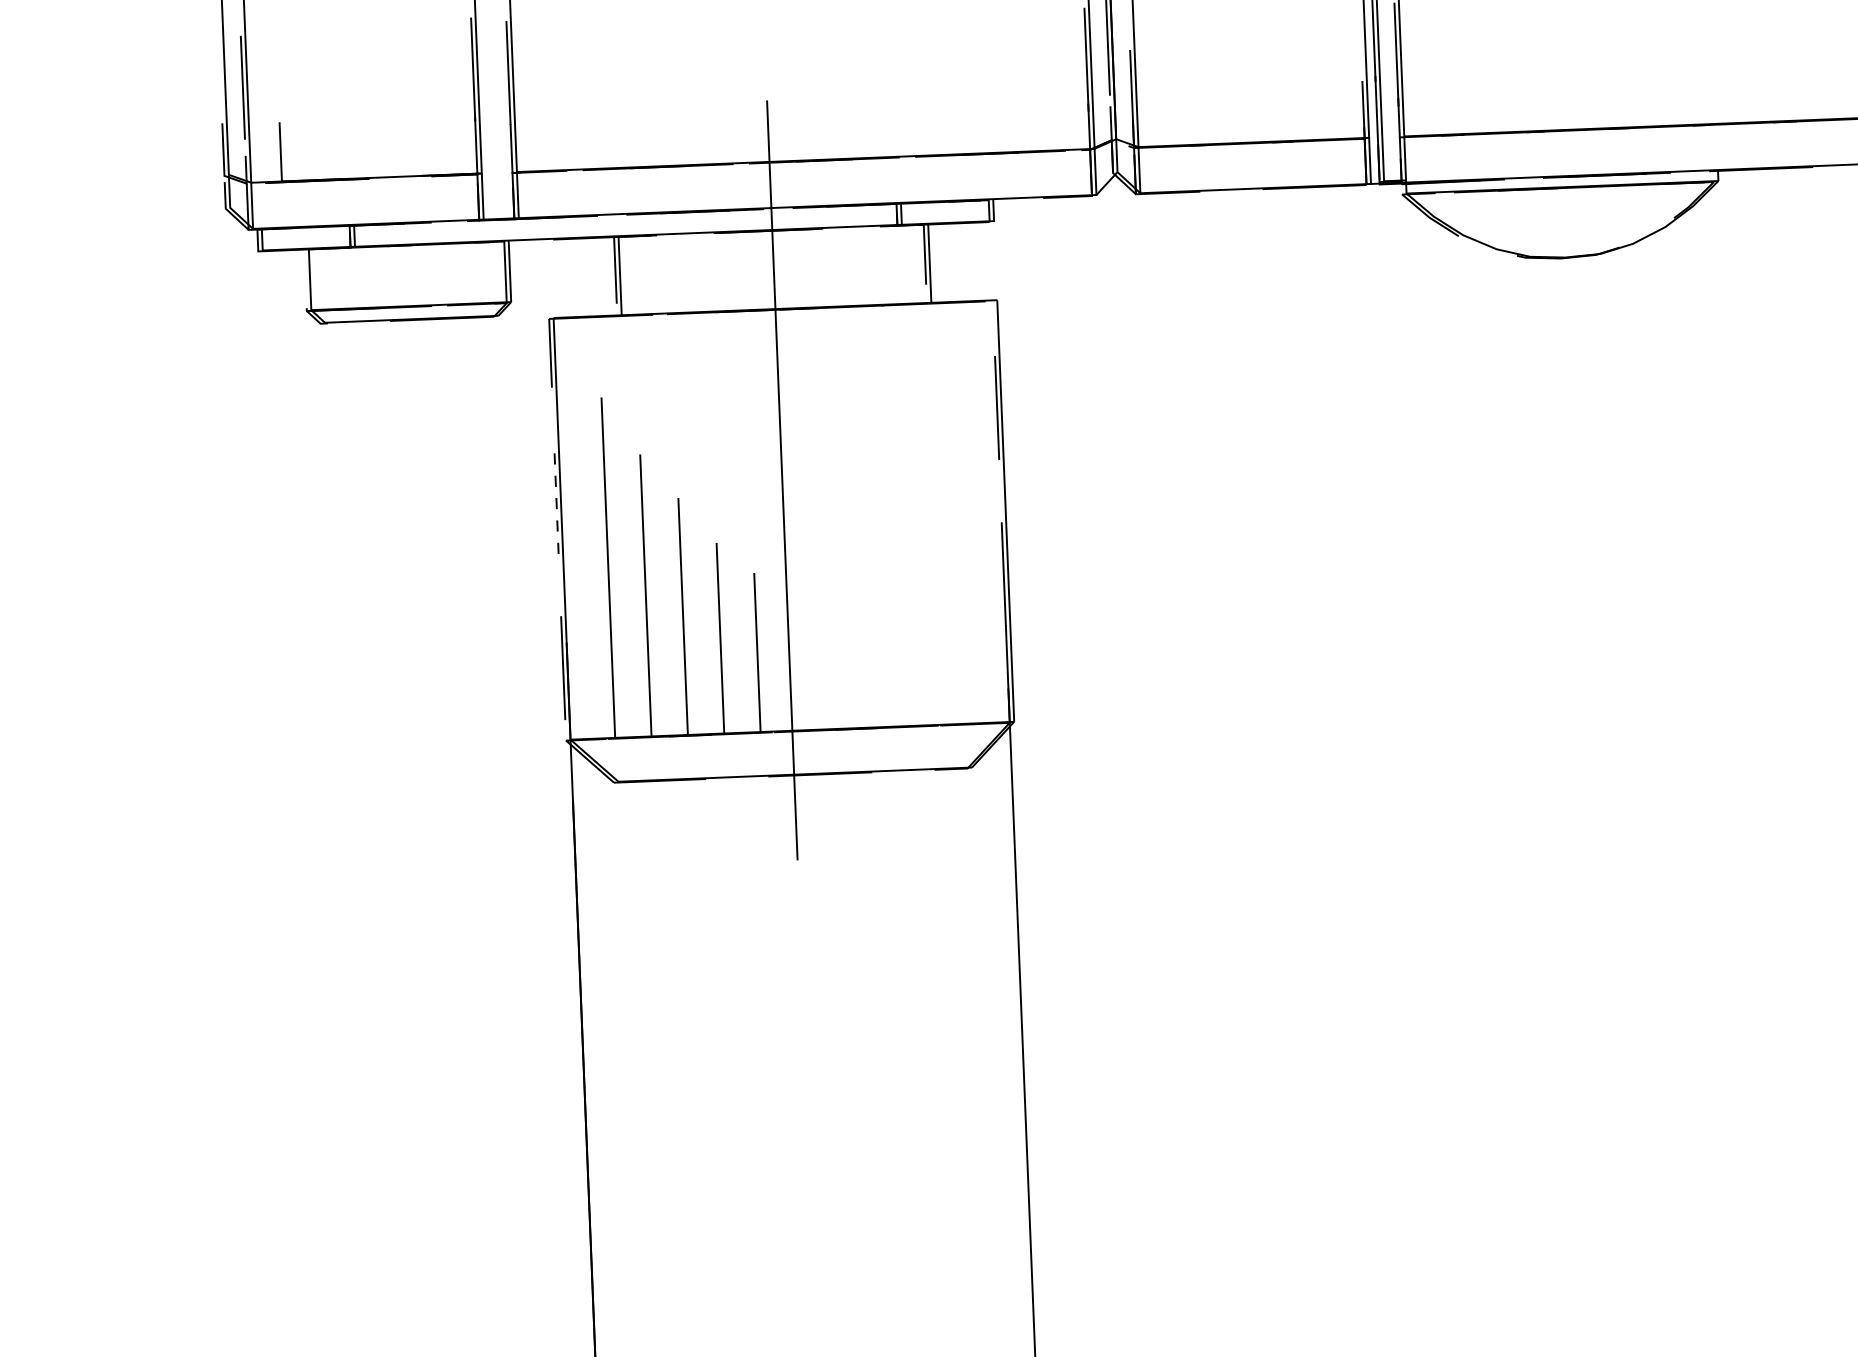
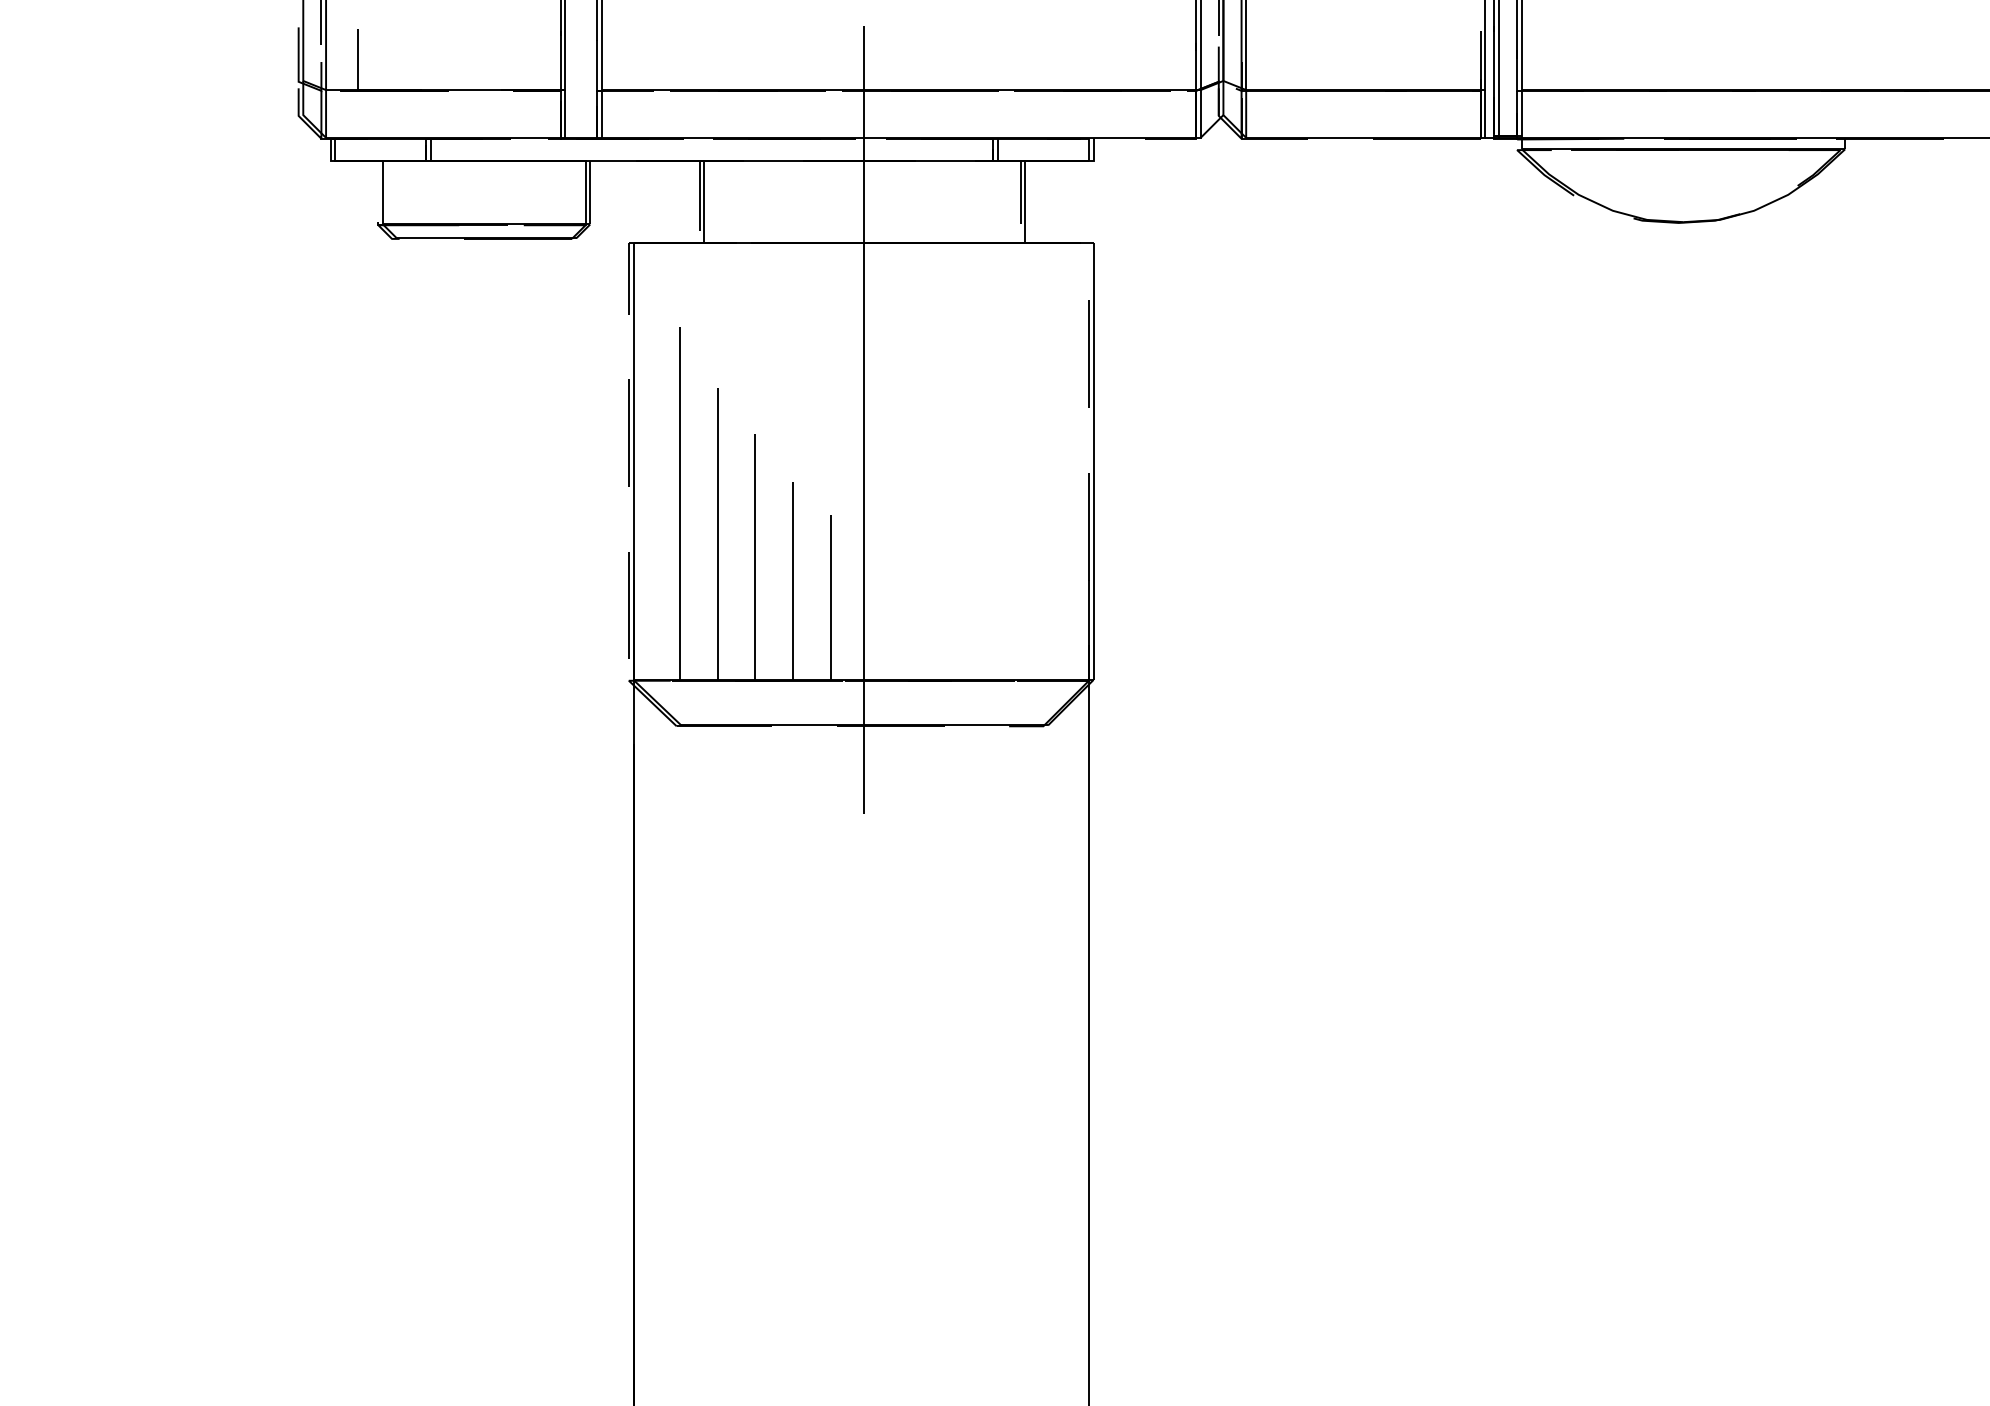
line: (556, 502) -> (628, 433), dashed -> solid

